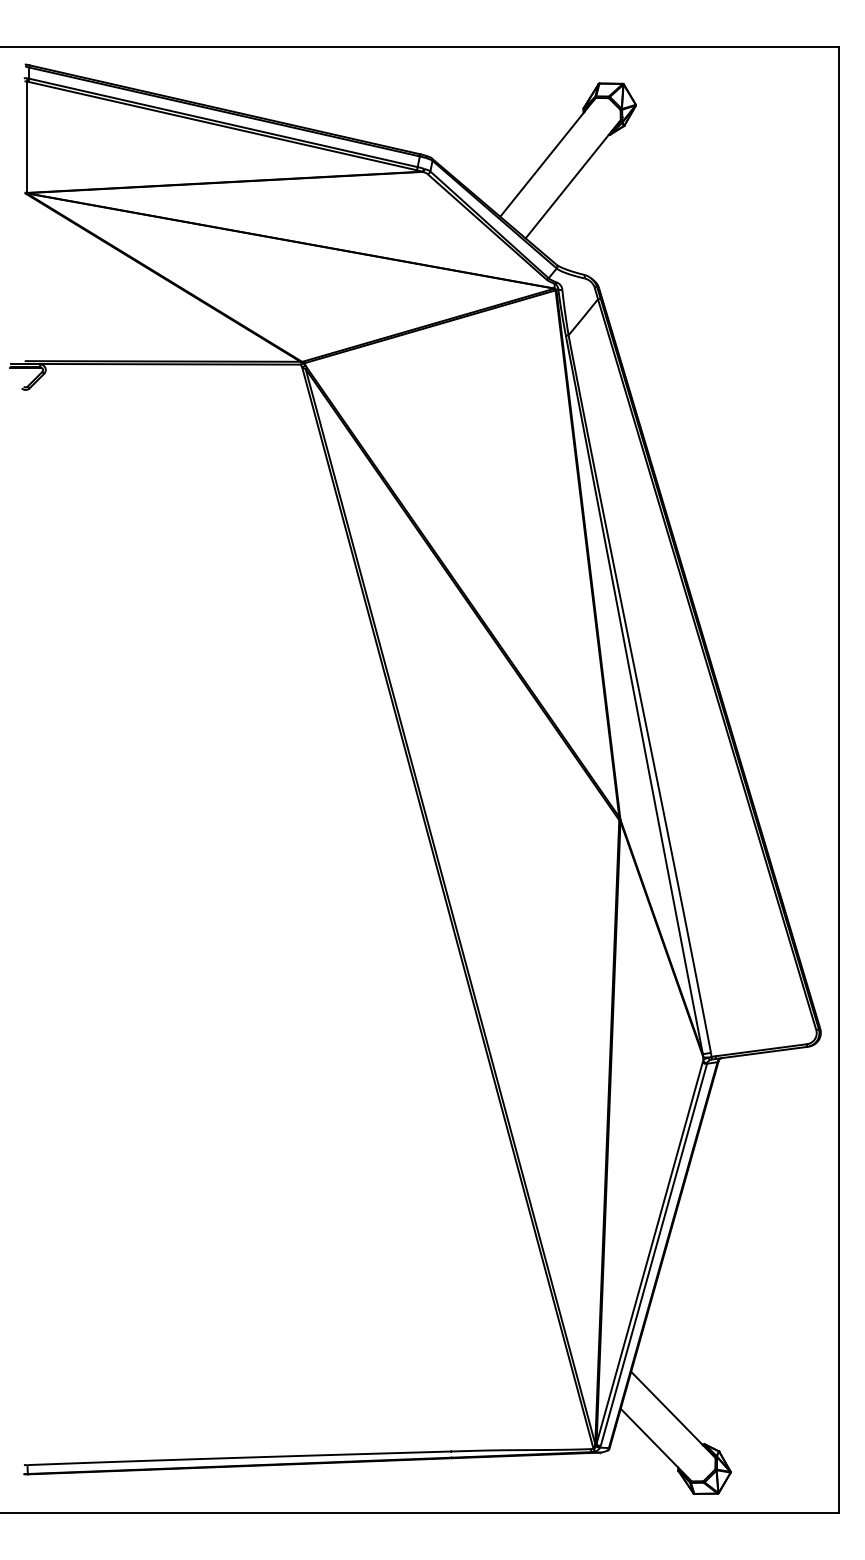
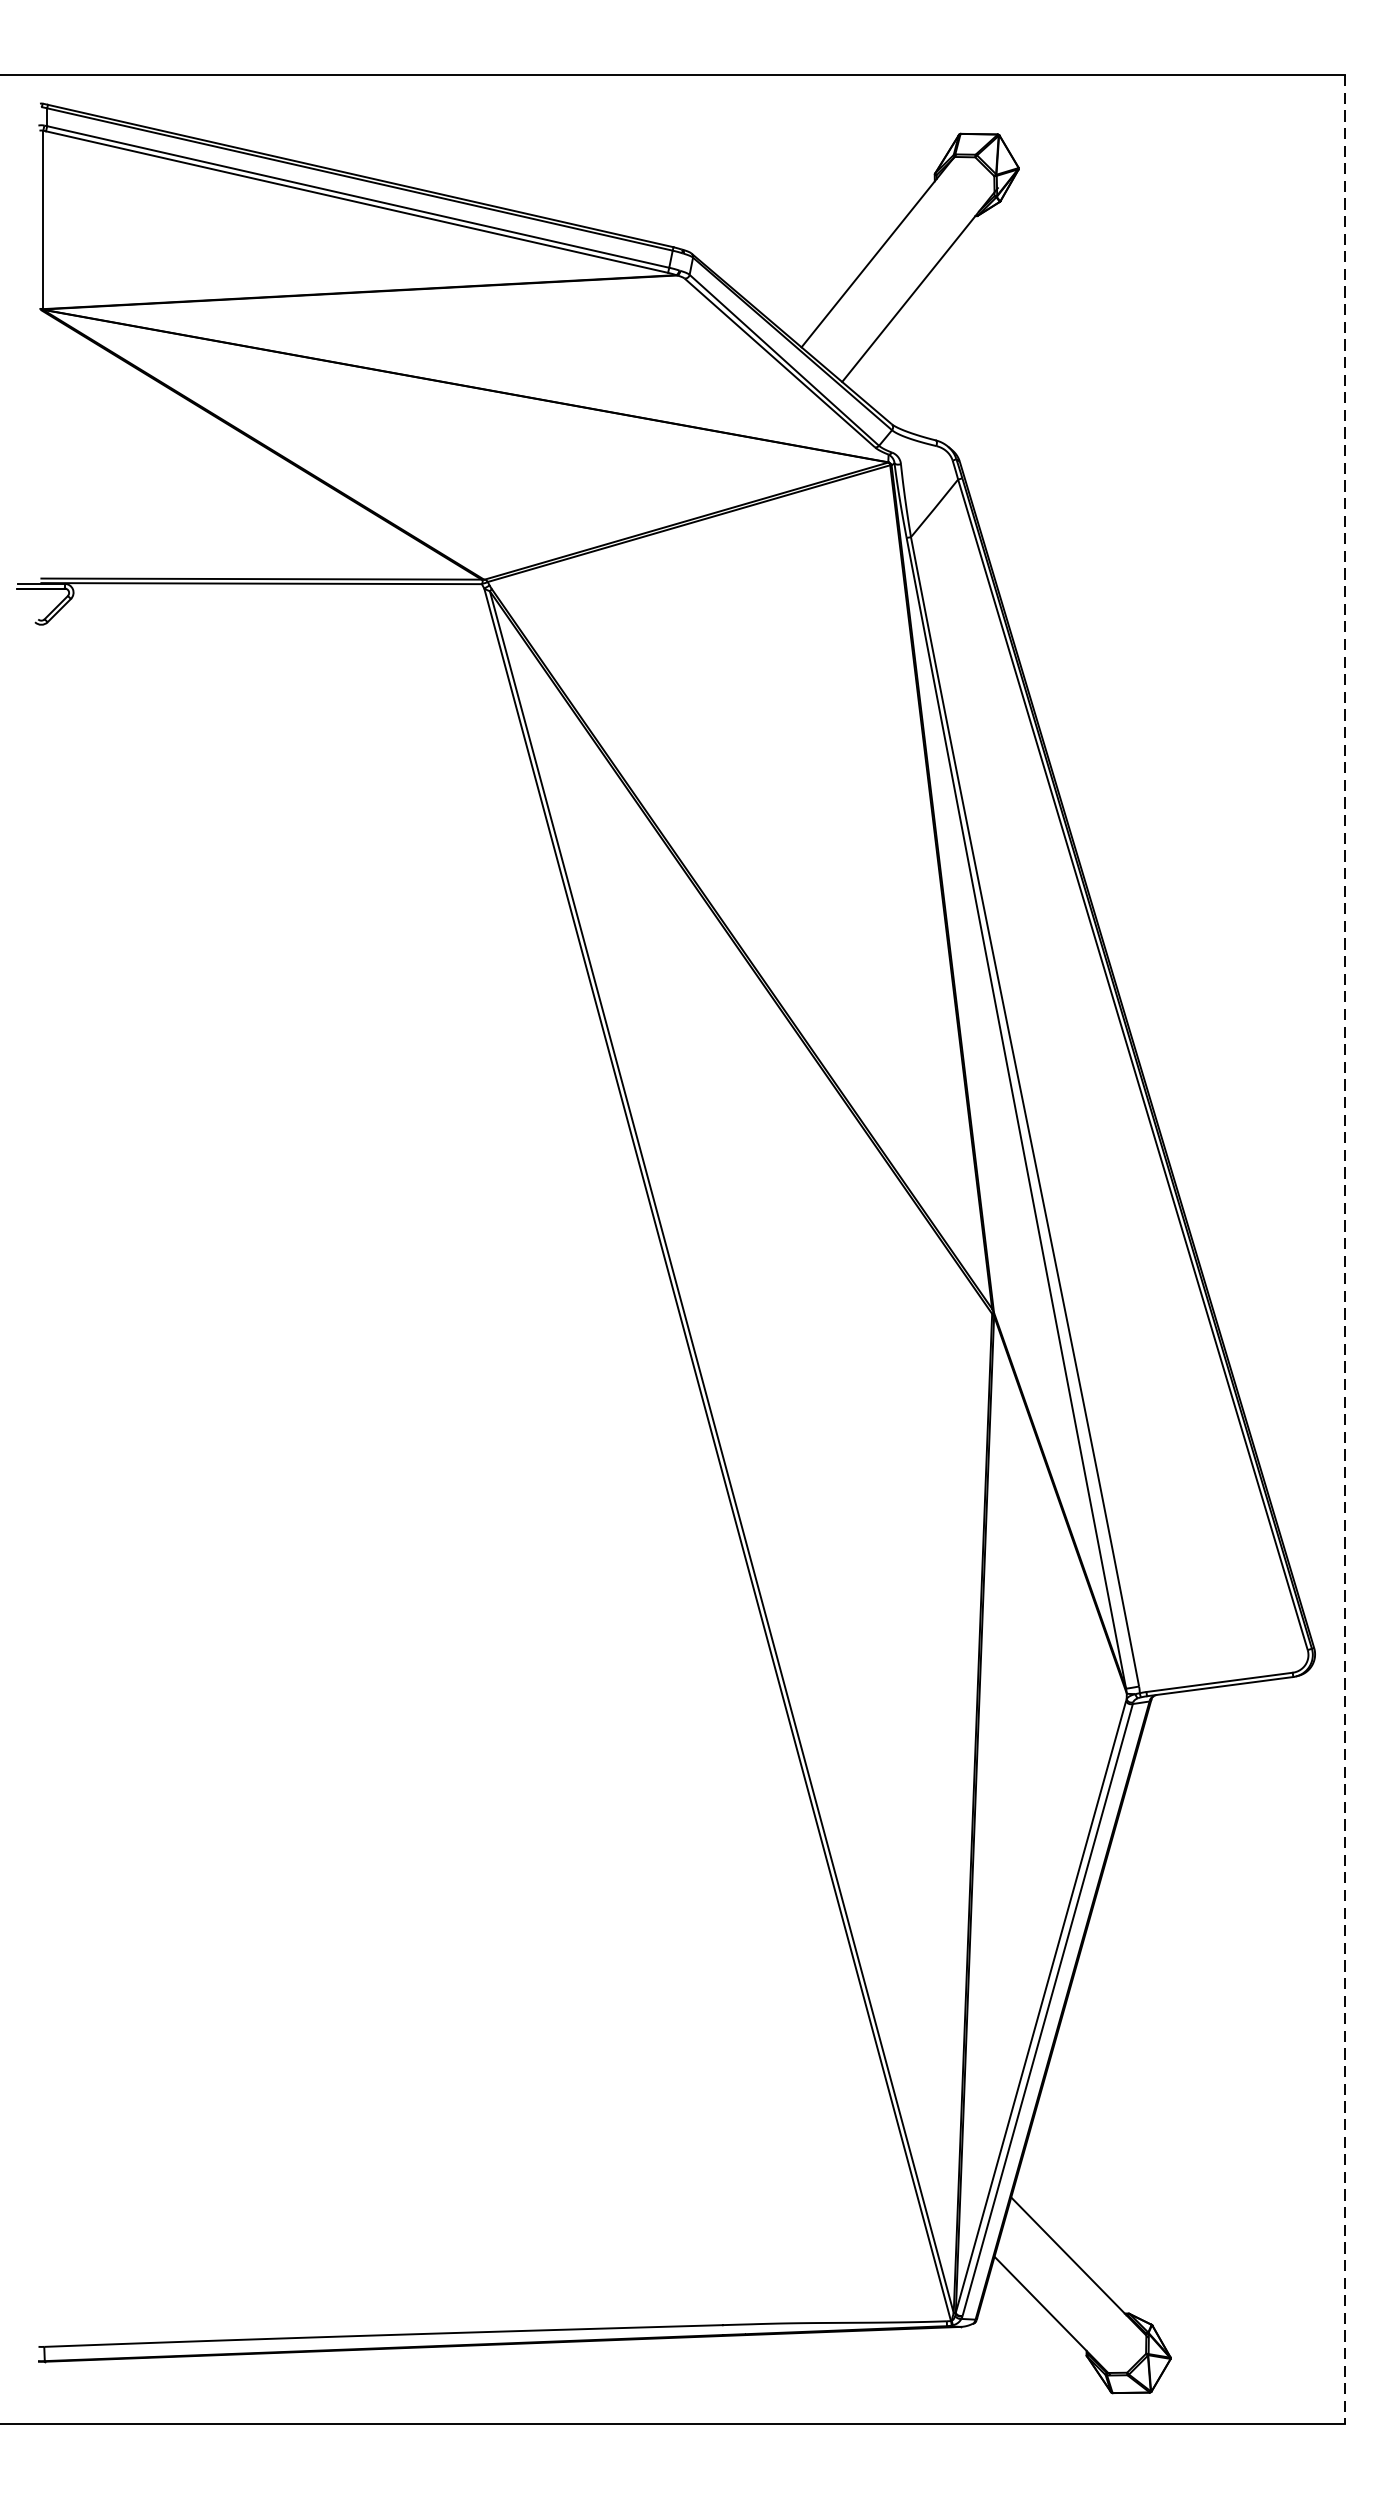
line: (839, 780) -> (1344, 1250), solid -> dashed

